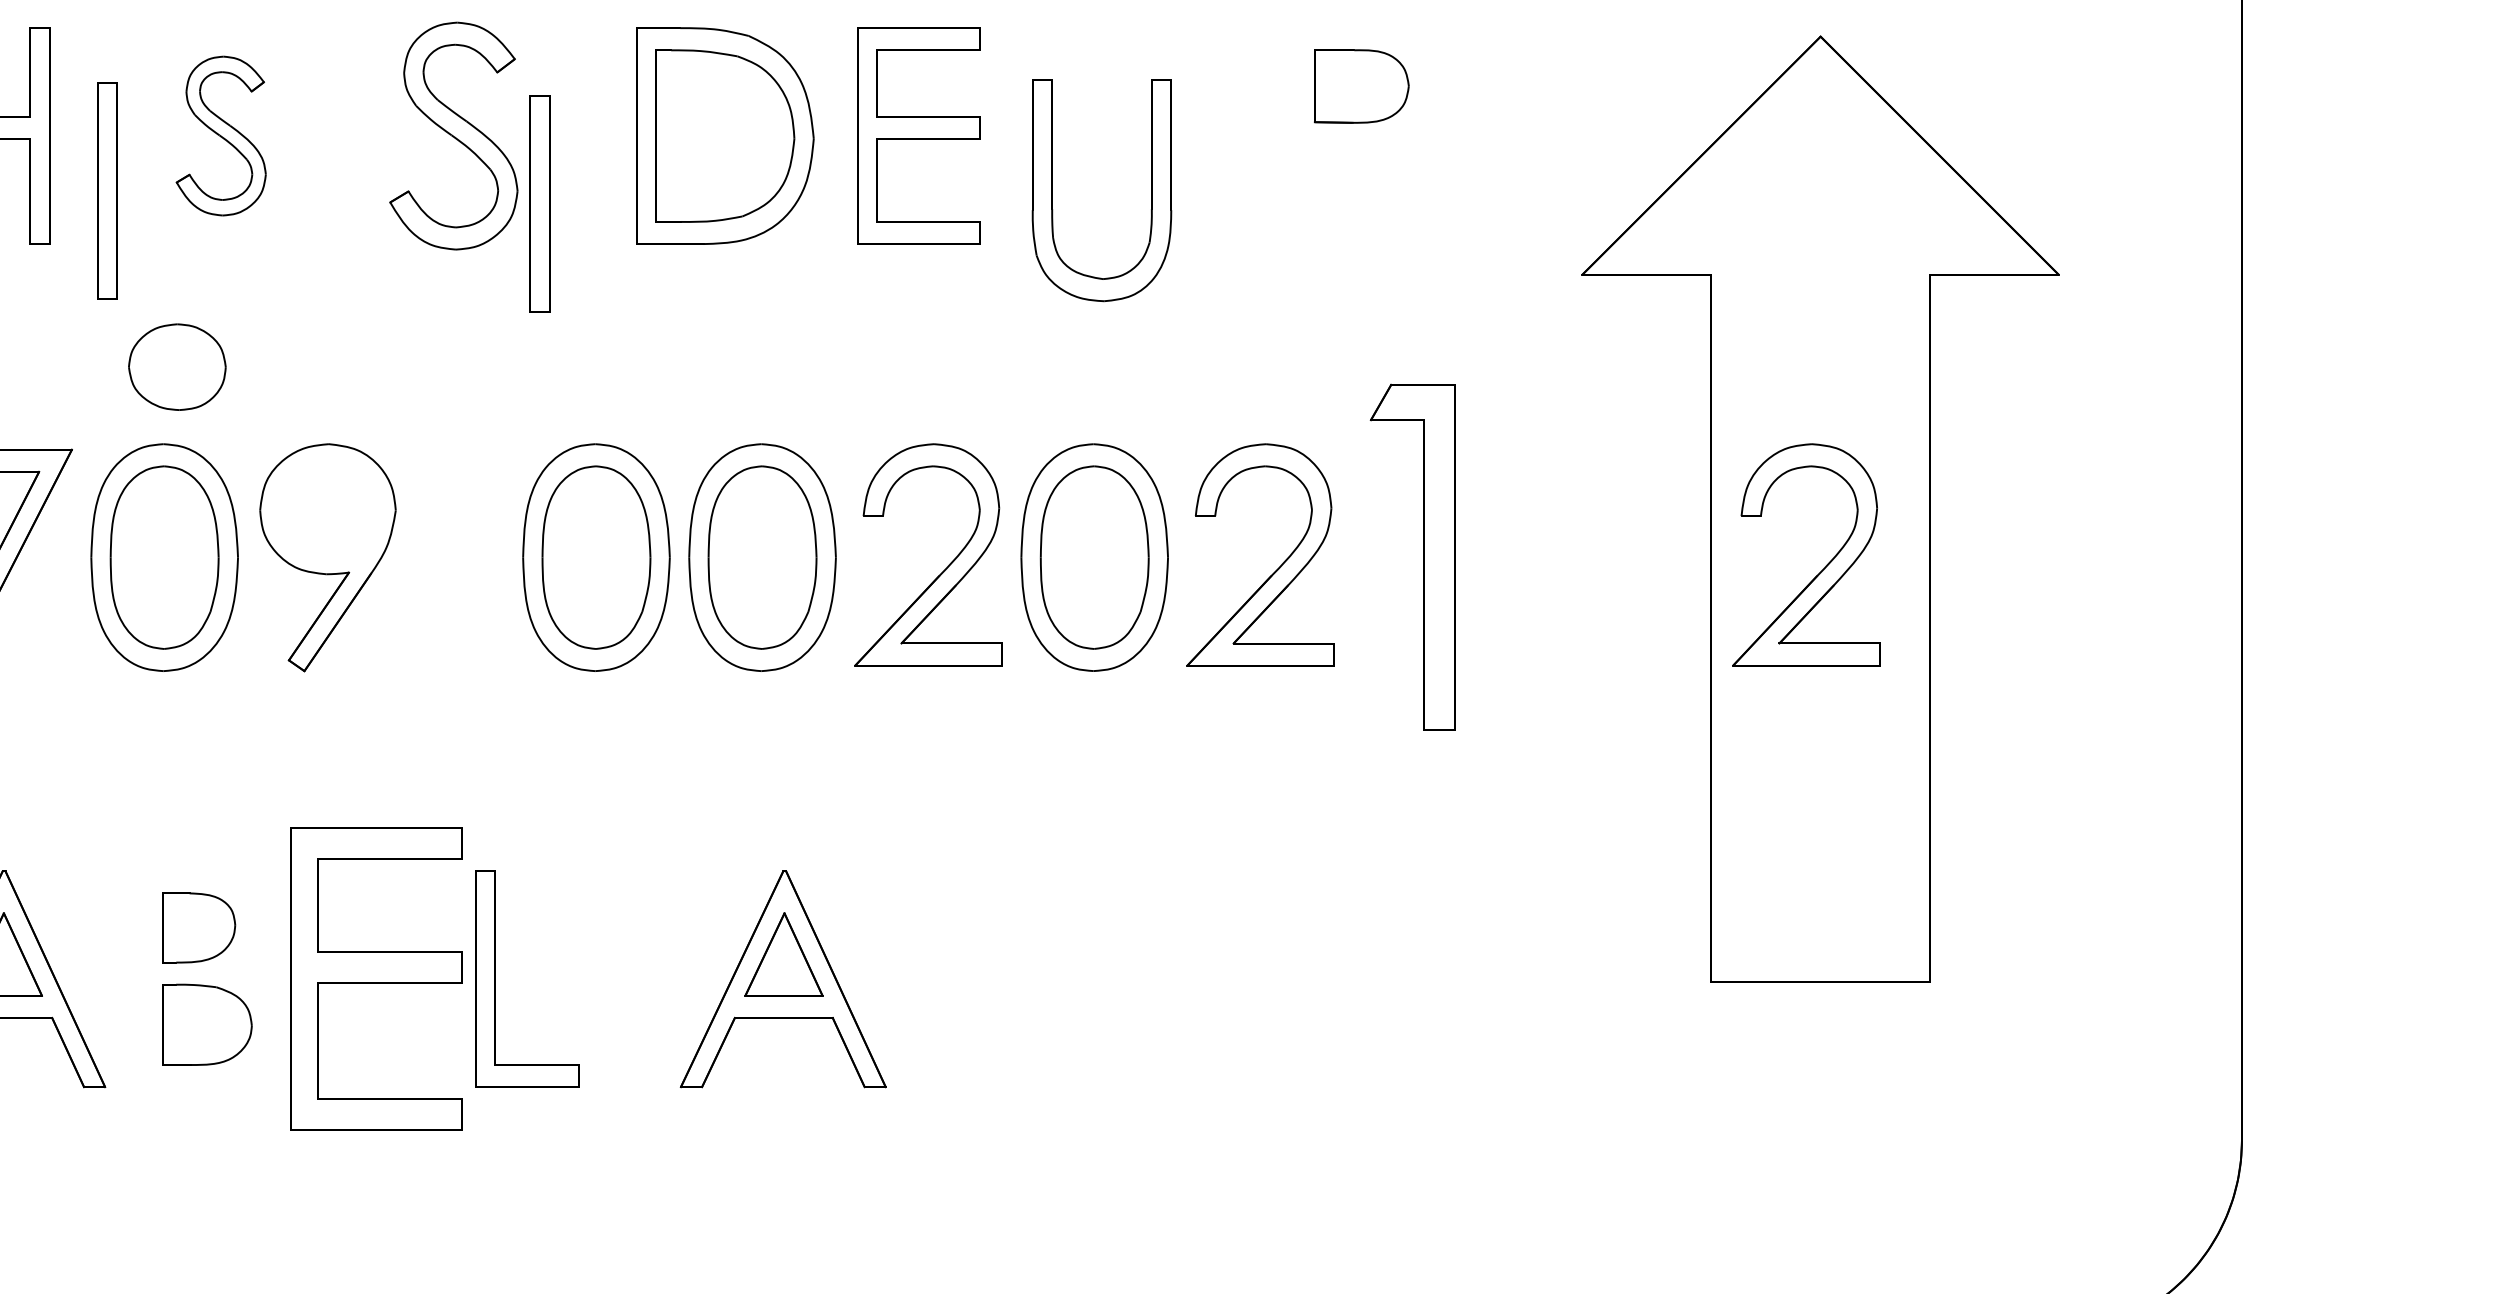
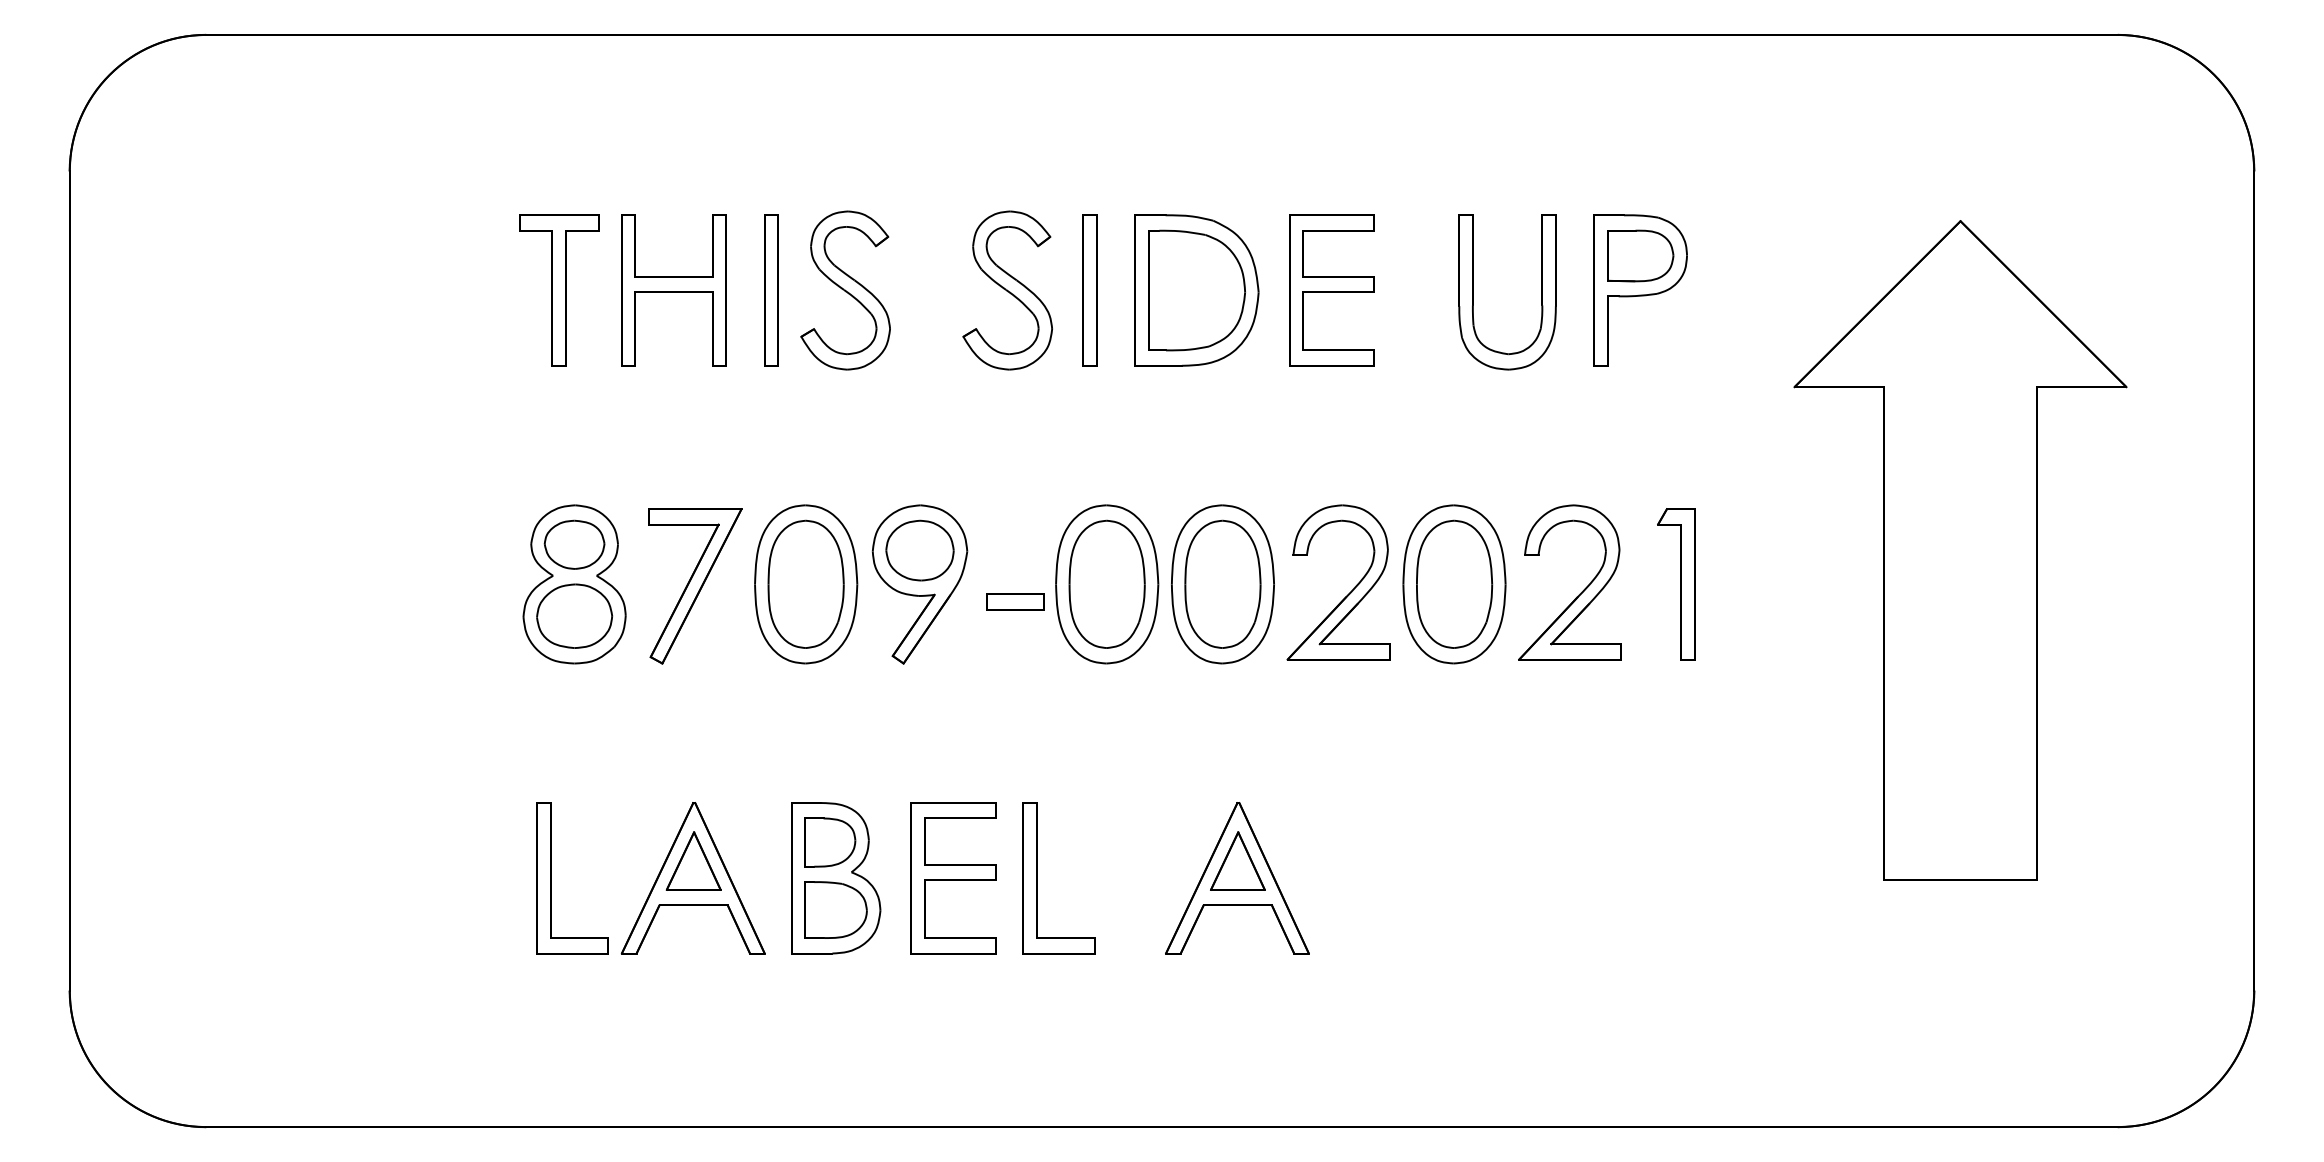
part: (221, 136) -> (845, 290), size x1.43
part: (1361, 136) -> (1640, 290), added
part: (107, 190) -> (771, 290), moved
part: (1053, 190) -> (1473, 292), moved
part: (539, 203) -> (1089, 290), moved
part: (176, 366) -> (919, 550), moved
part: (1413, 557) -> (1676, 584), size x0.62
part: (1821, 569) -> (1961, 592), removed
part: (464, 582) -> (1015, 601), added
part: (208, 979) -> (836, 878), added
part: (376, 979) -> (953, 878), size x0.71

